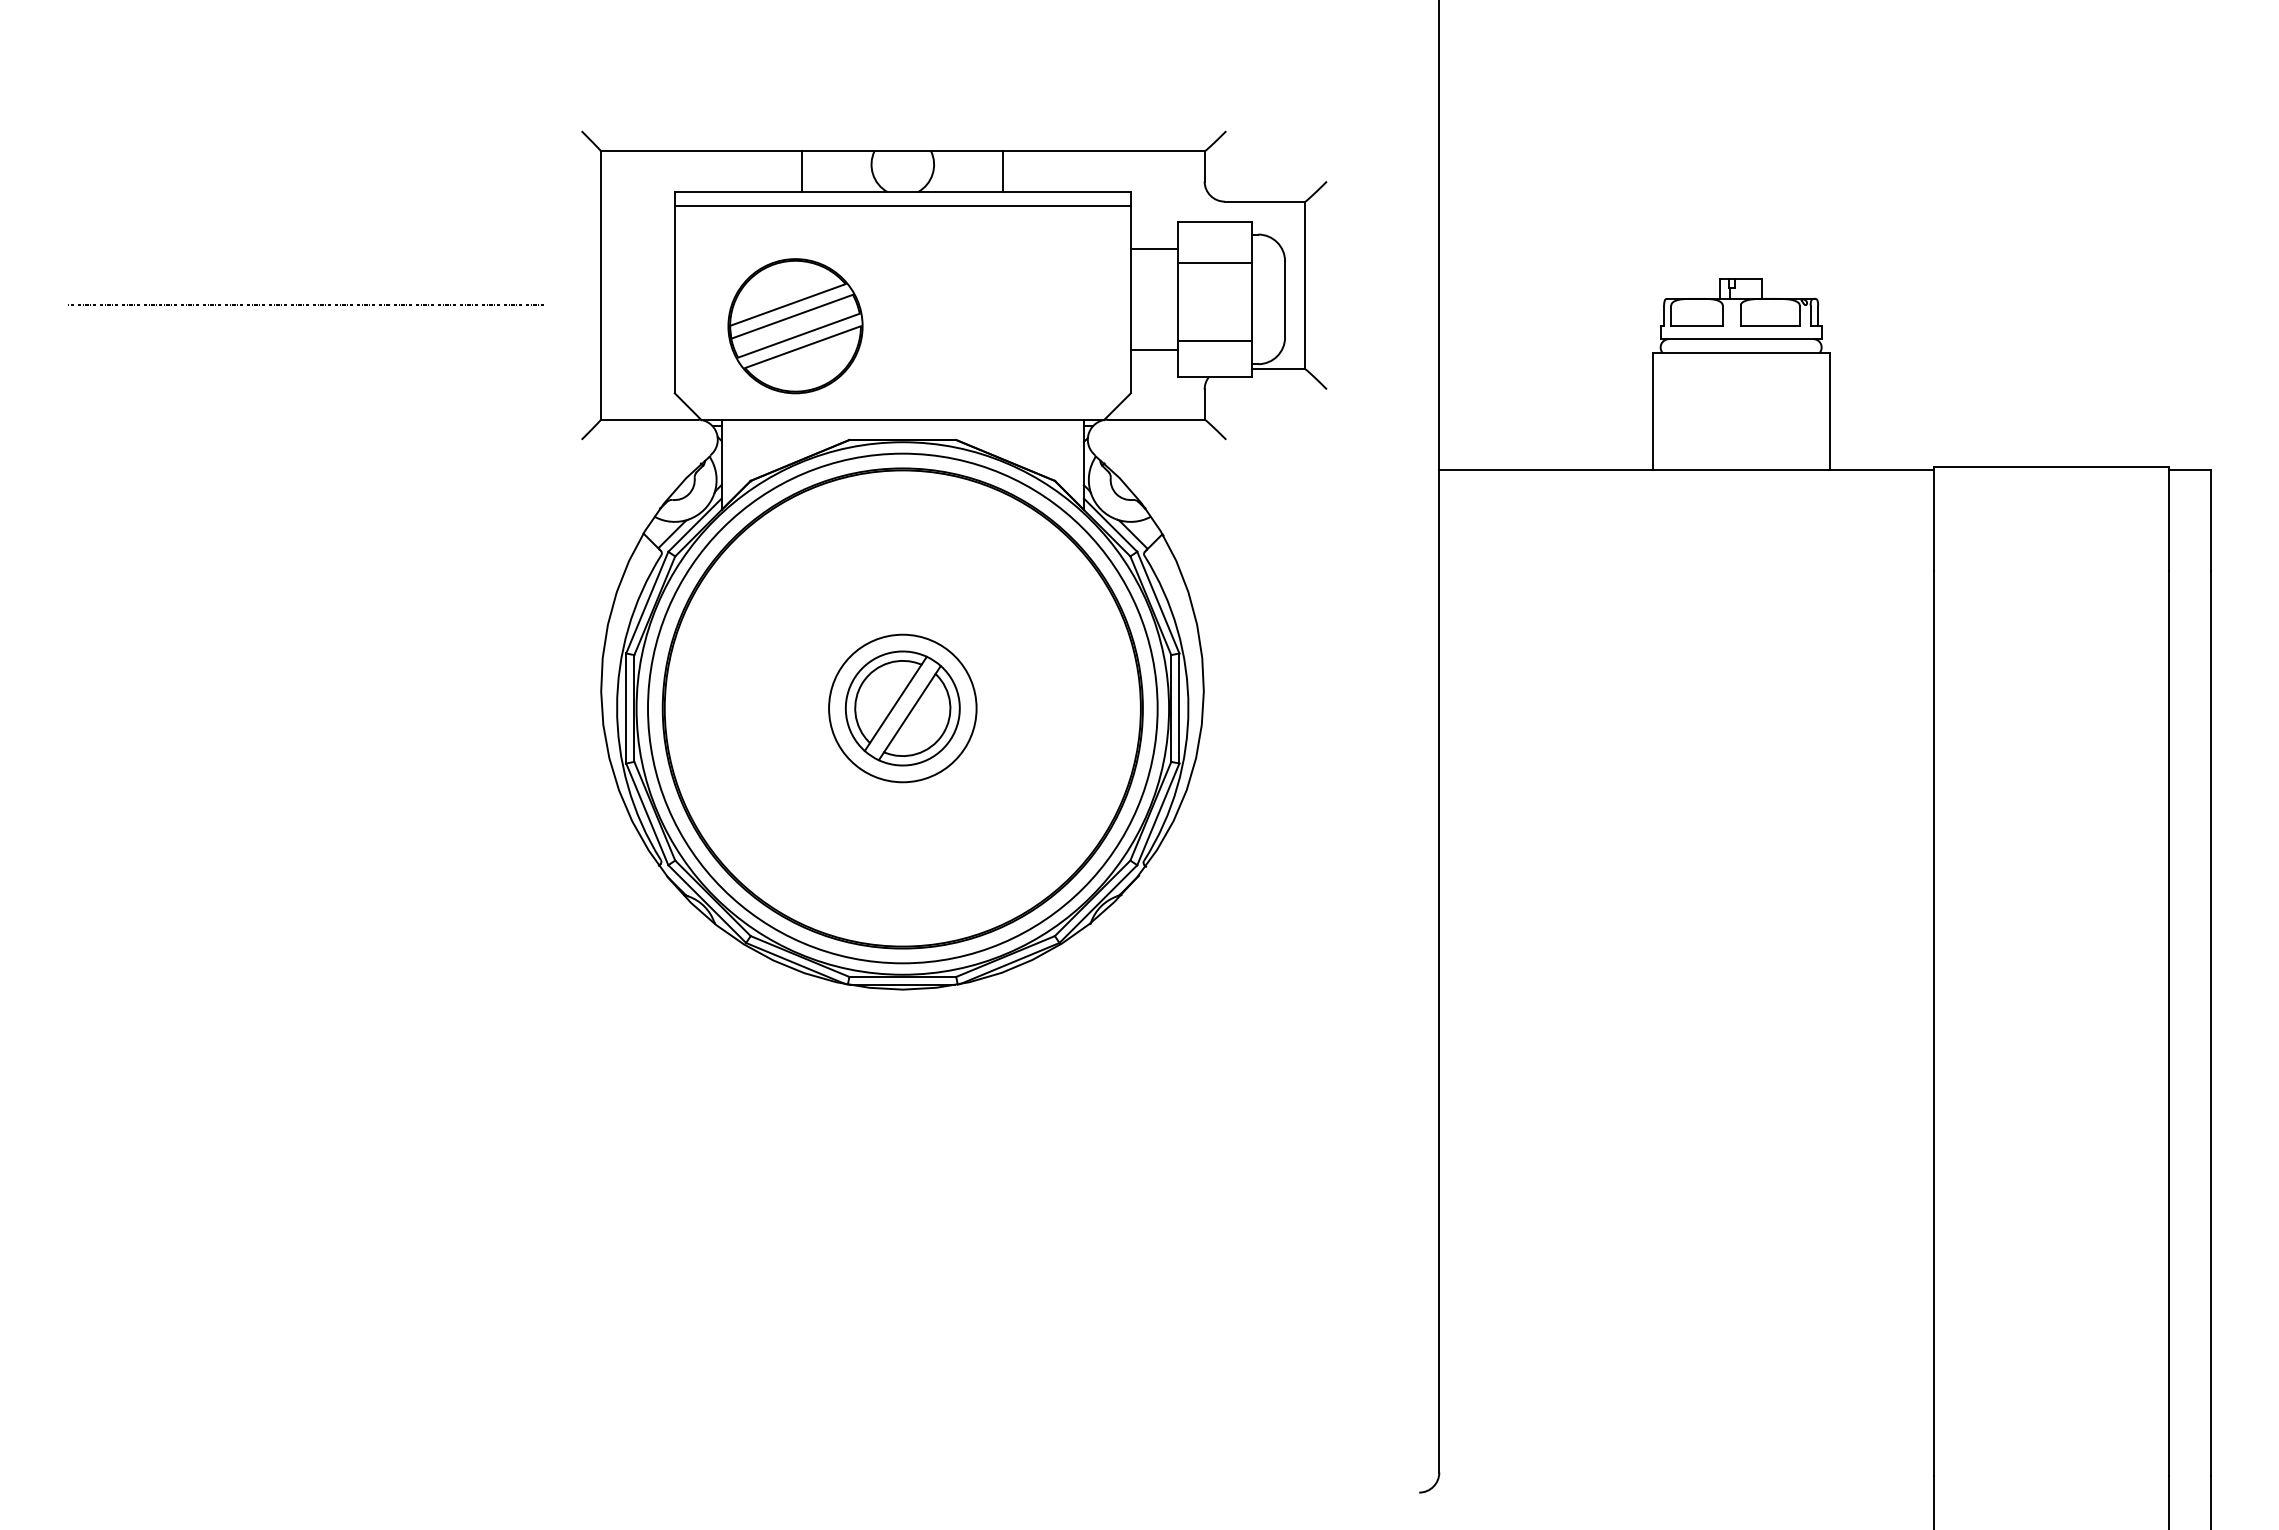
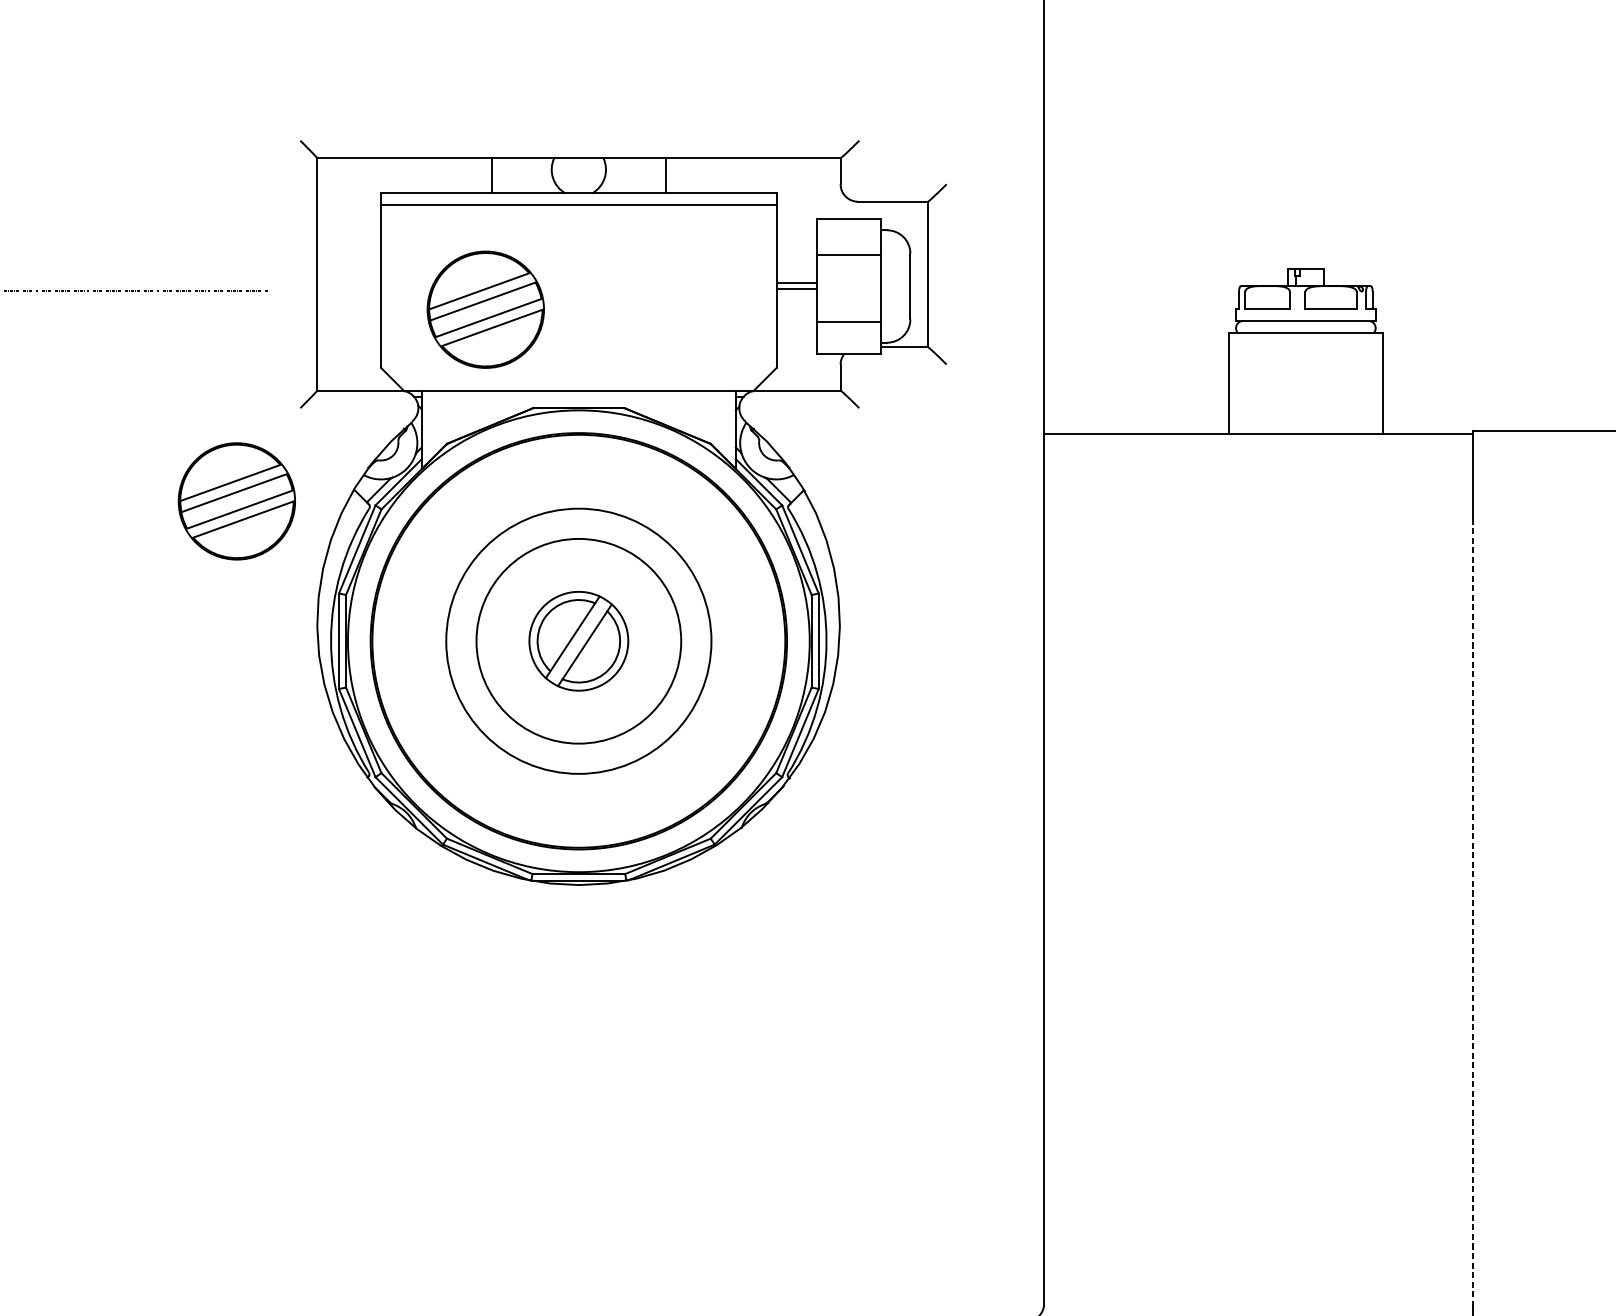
line: (1153, 249) -> (796, 289), moved
line: (1153, 349) -> (796, 283), moved
part: (508, 547) -> (236, 501), added
circle: (902, 708) -> (578, 641), size x0.6
circle: (902, 708) -> (578, 641), size x1.6
line: (1934, 1023) -> (1473, 914), solid -> dashed

